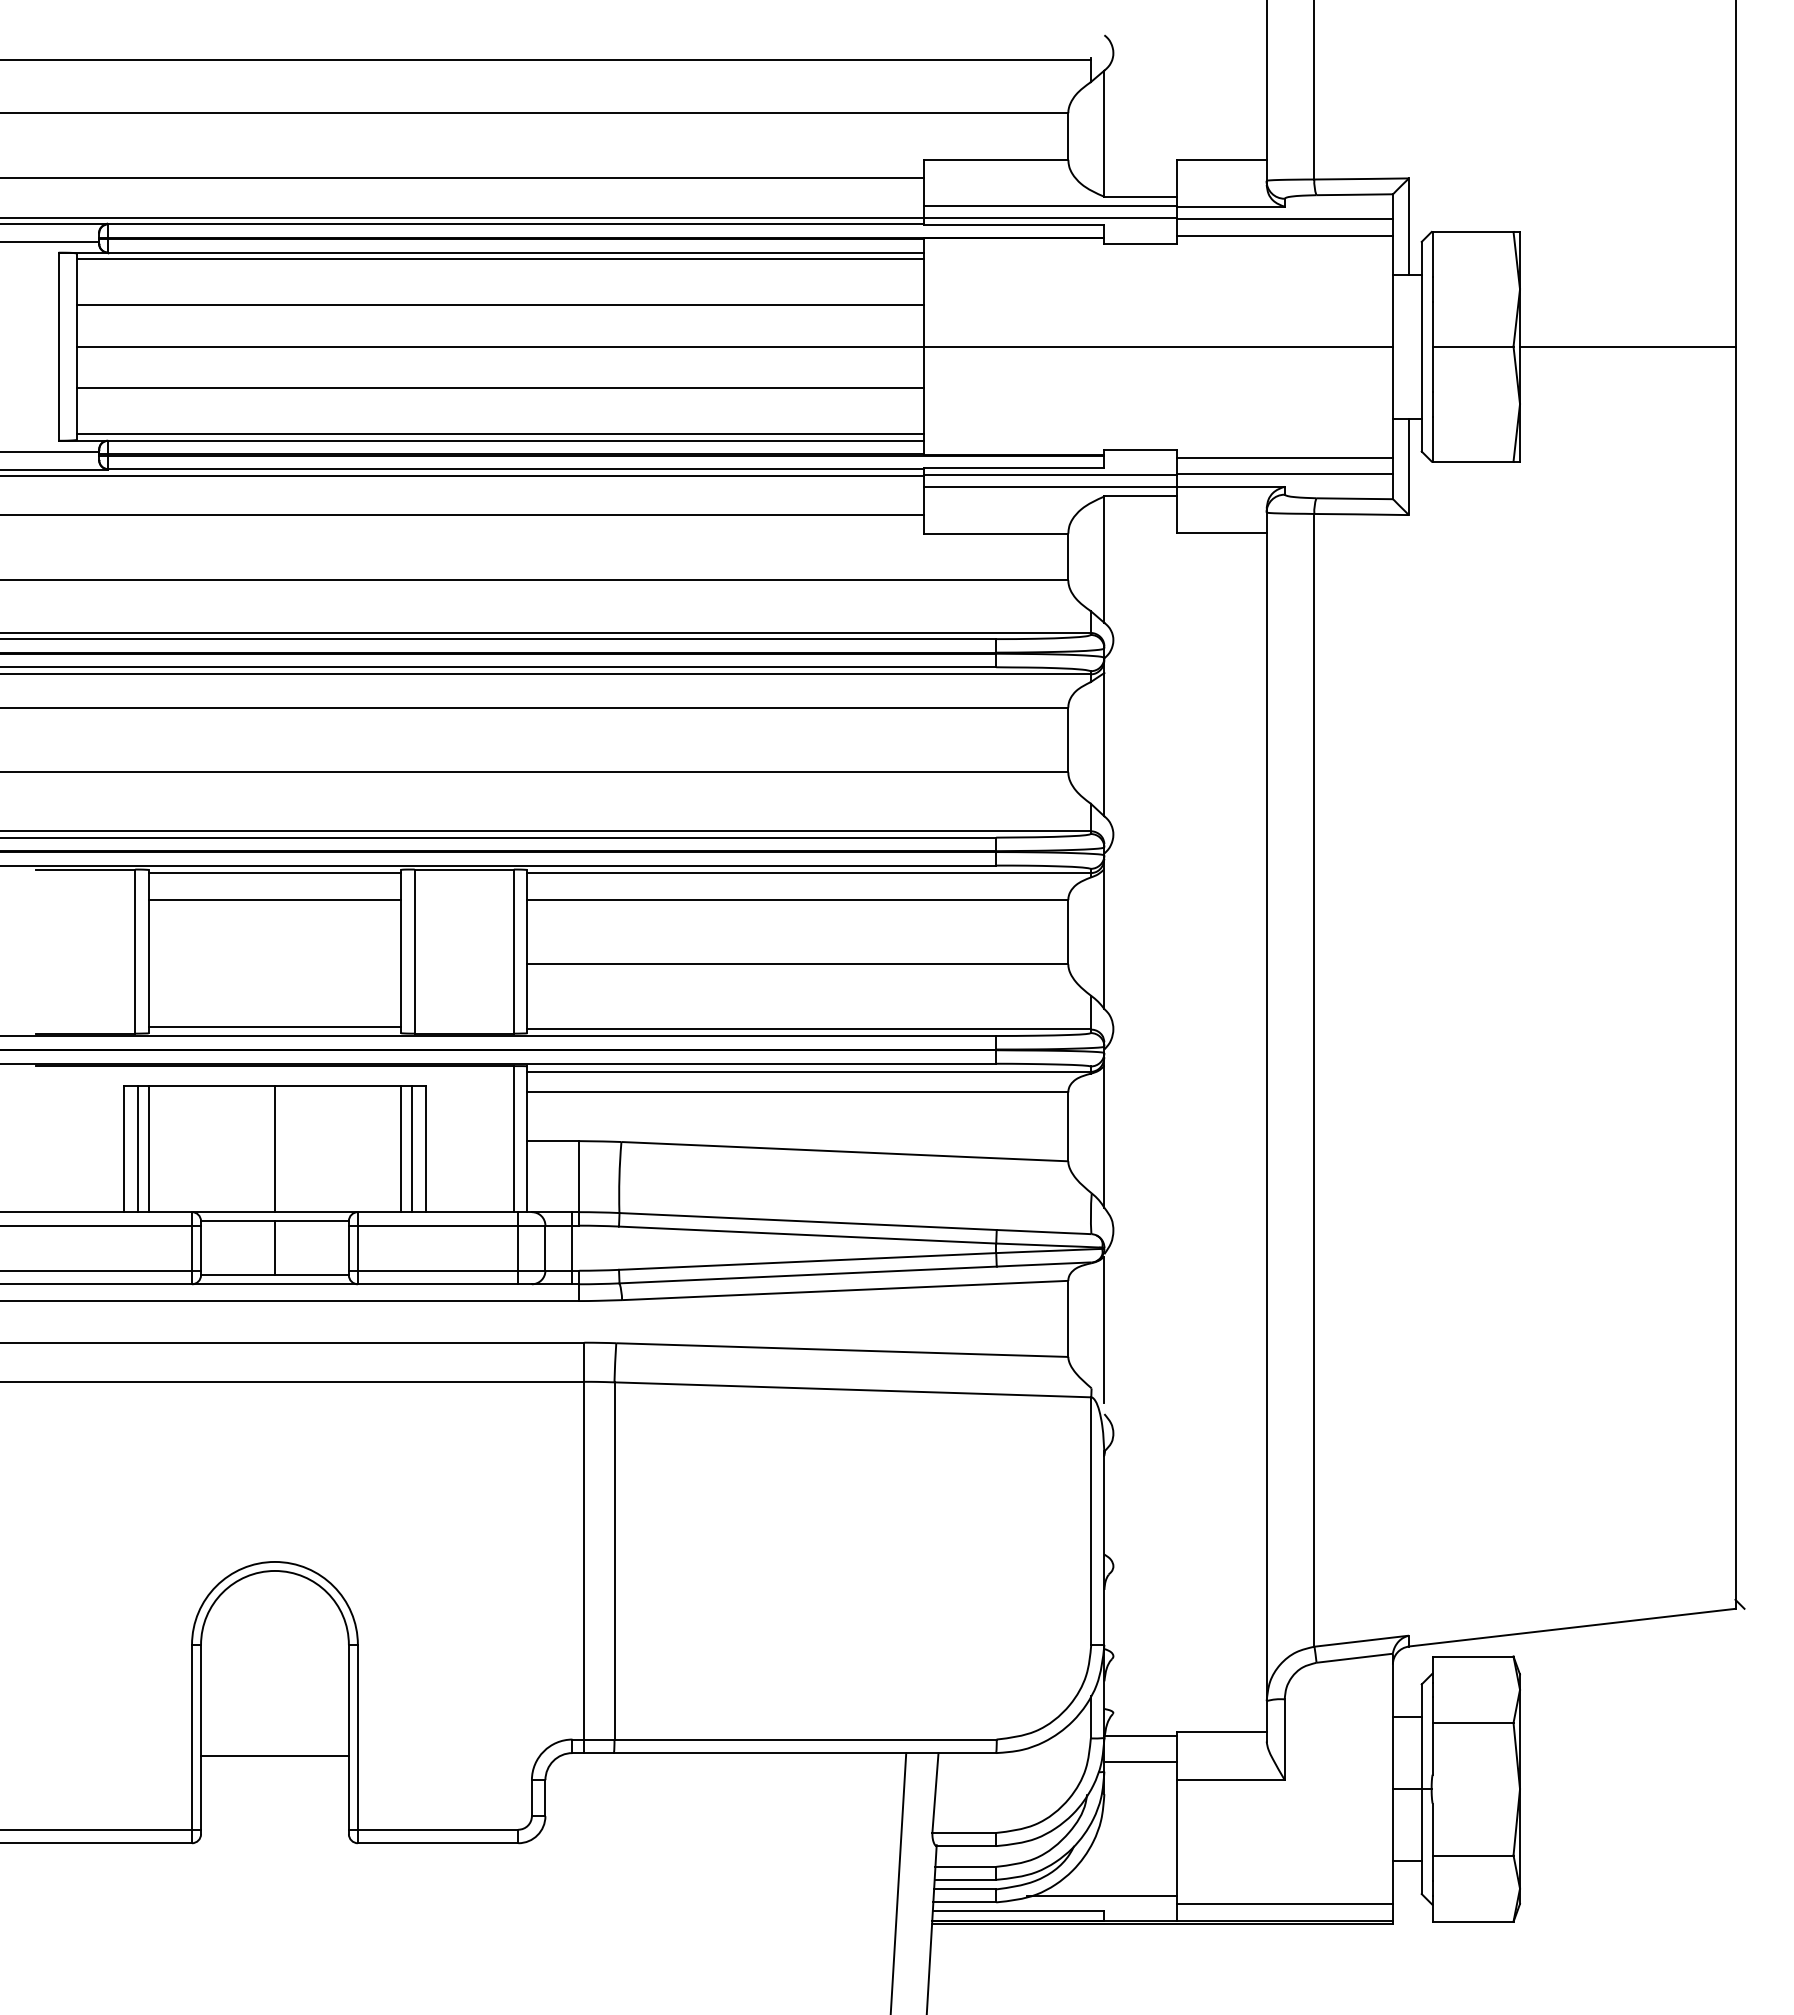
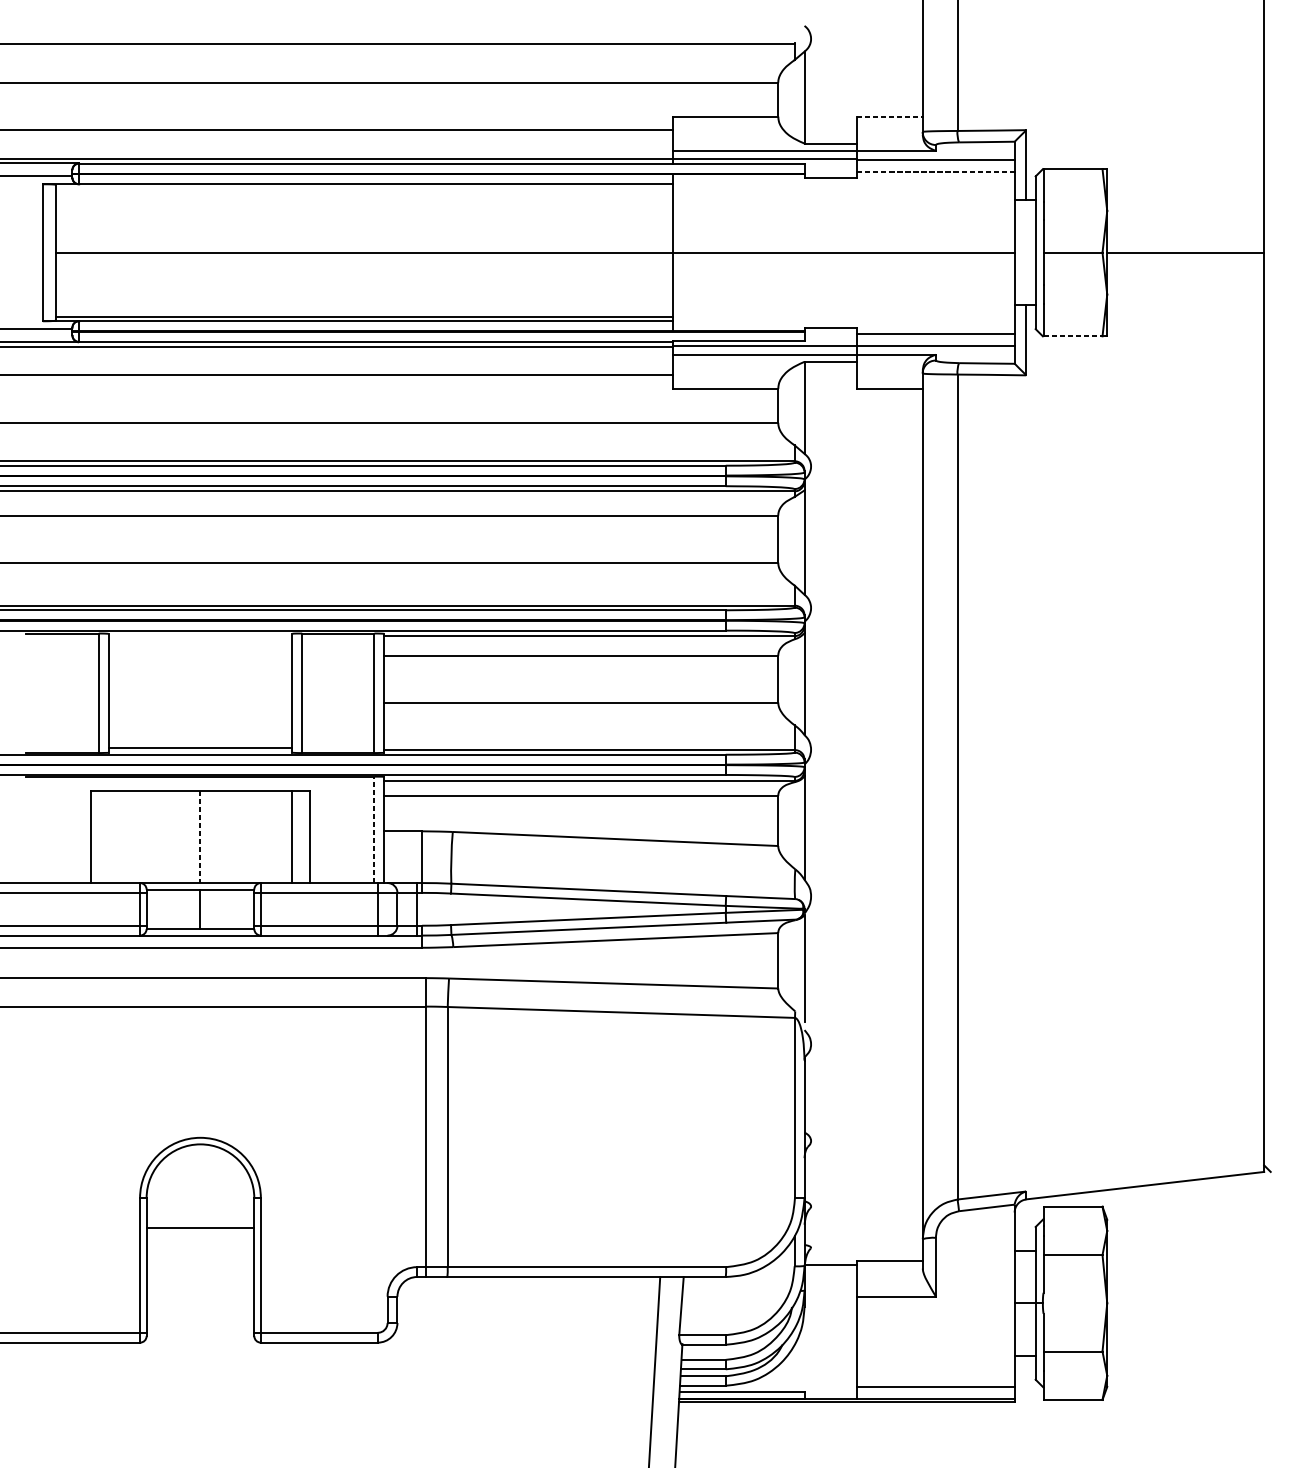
line: (1222, 160) -> (890, 117), solid -> dashed
line: (1284, 235) -> (935, 171), solid -> dashed
line: (500, 259) -> (364, 189), removed
line: (500, 305) -> (364, 222), removed
line: (500, 388) -> (364, 283), removed
line: (1473, 461) -> (1073, 336), solid -> dashed
line: (274, 873) -> (200, 636), removed
line: (274, 900) -> (200, 656), removed
line: (513, 1138) -> (374, 829), solid -> dashed
line: (137, 1148) -> (100, 836), removed
line: (148, 1148) -> (108, 836), removed
line: (412, 1148) -> (300, 836), removed
line: (274, 1149) -> (200, 837), solid -> dashed
line: (274, 1756) -> (200, 1227), moved
line: (1140, 1762) -> (830, 1283), removed
line: (1101, 1896) -> (802, 1381), removed

